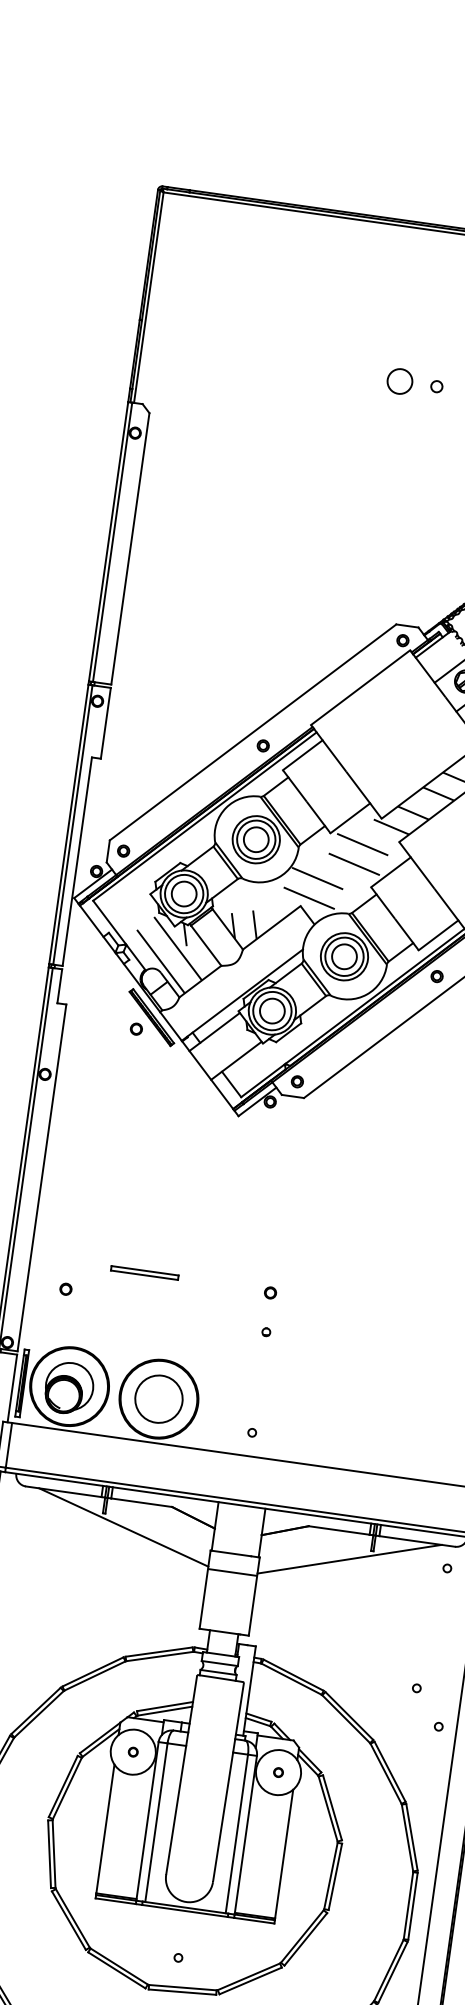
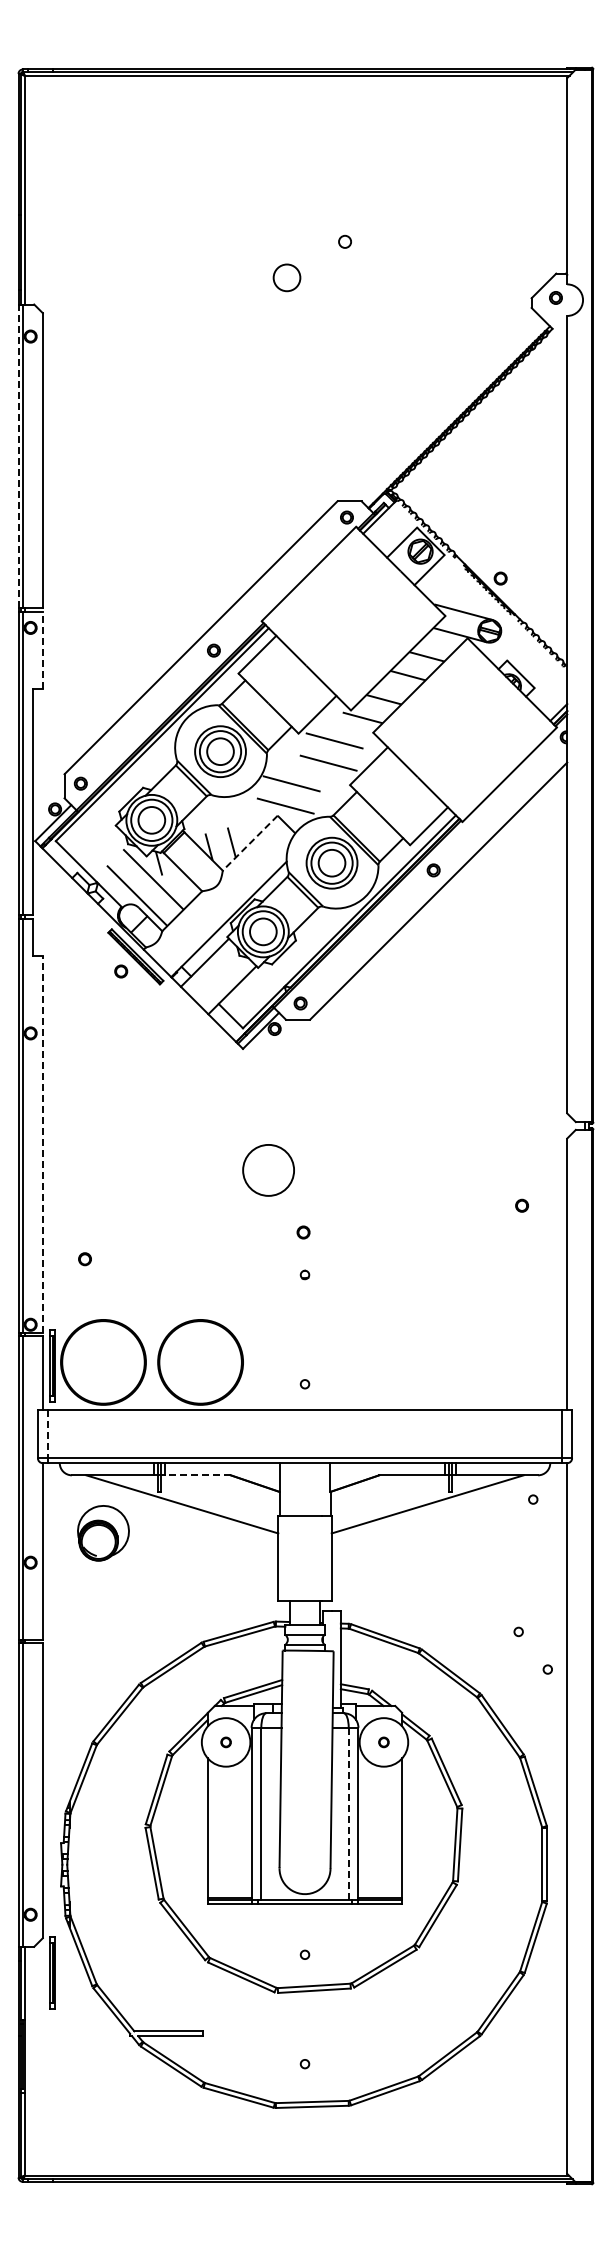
circle: (399, 381) -> (286, 277), moved
line: (108, 541) -> (18, 456), solid -> dashed
line: (105, 722) -> (42, 649), solid -> dashed
line: (271, 928) -> (250, 843), solid -> dashed
line: (41, 1177) -> (42, 1143), solid -> dashed
part: (144, 1273) -> (166, 1230), removed
part: (69, 1388) -> (103, 1533), moved
circle: (158, 1399) -> (268, 1170), moved
line: (8, 1445) -> (47, 1434), solid -> dashed
line: (141, 1502) -> (197, 1475), solid -> dashed
line: (232, 1572) -> (304, 1536), removed
line: (236, 1833) -> (348, 1813), solid -> dashed

